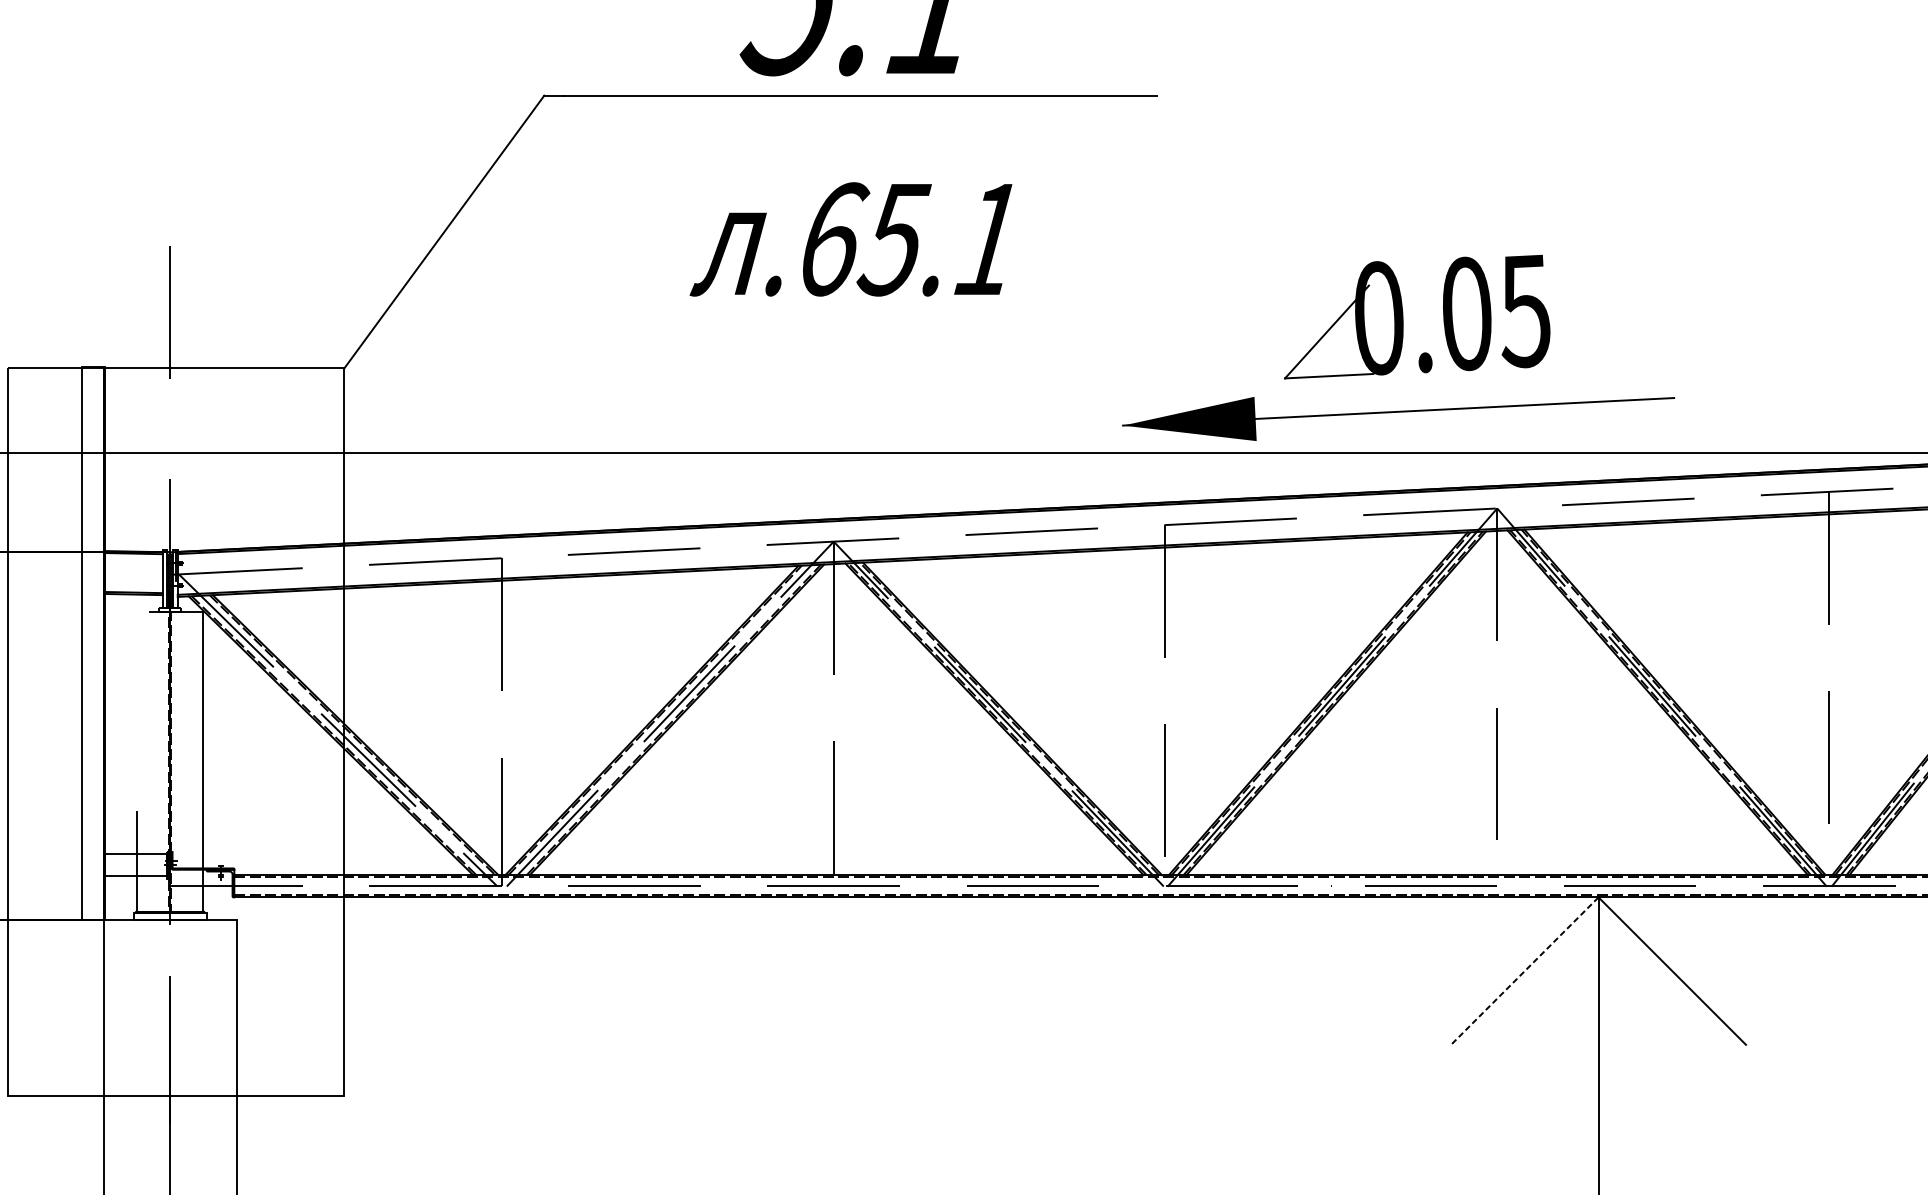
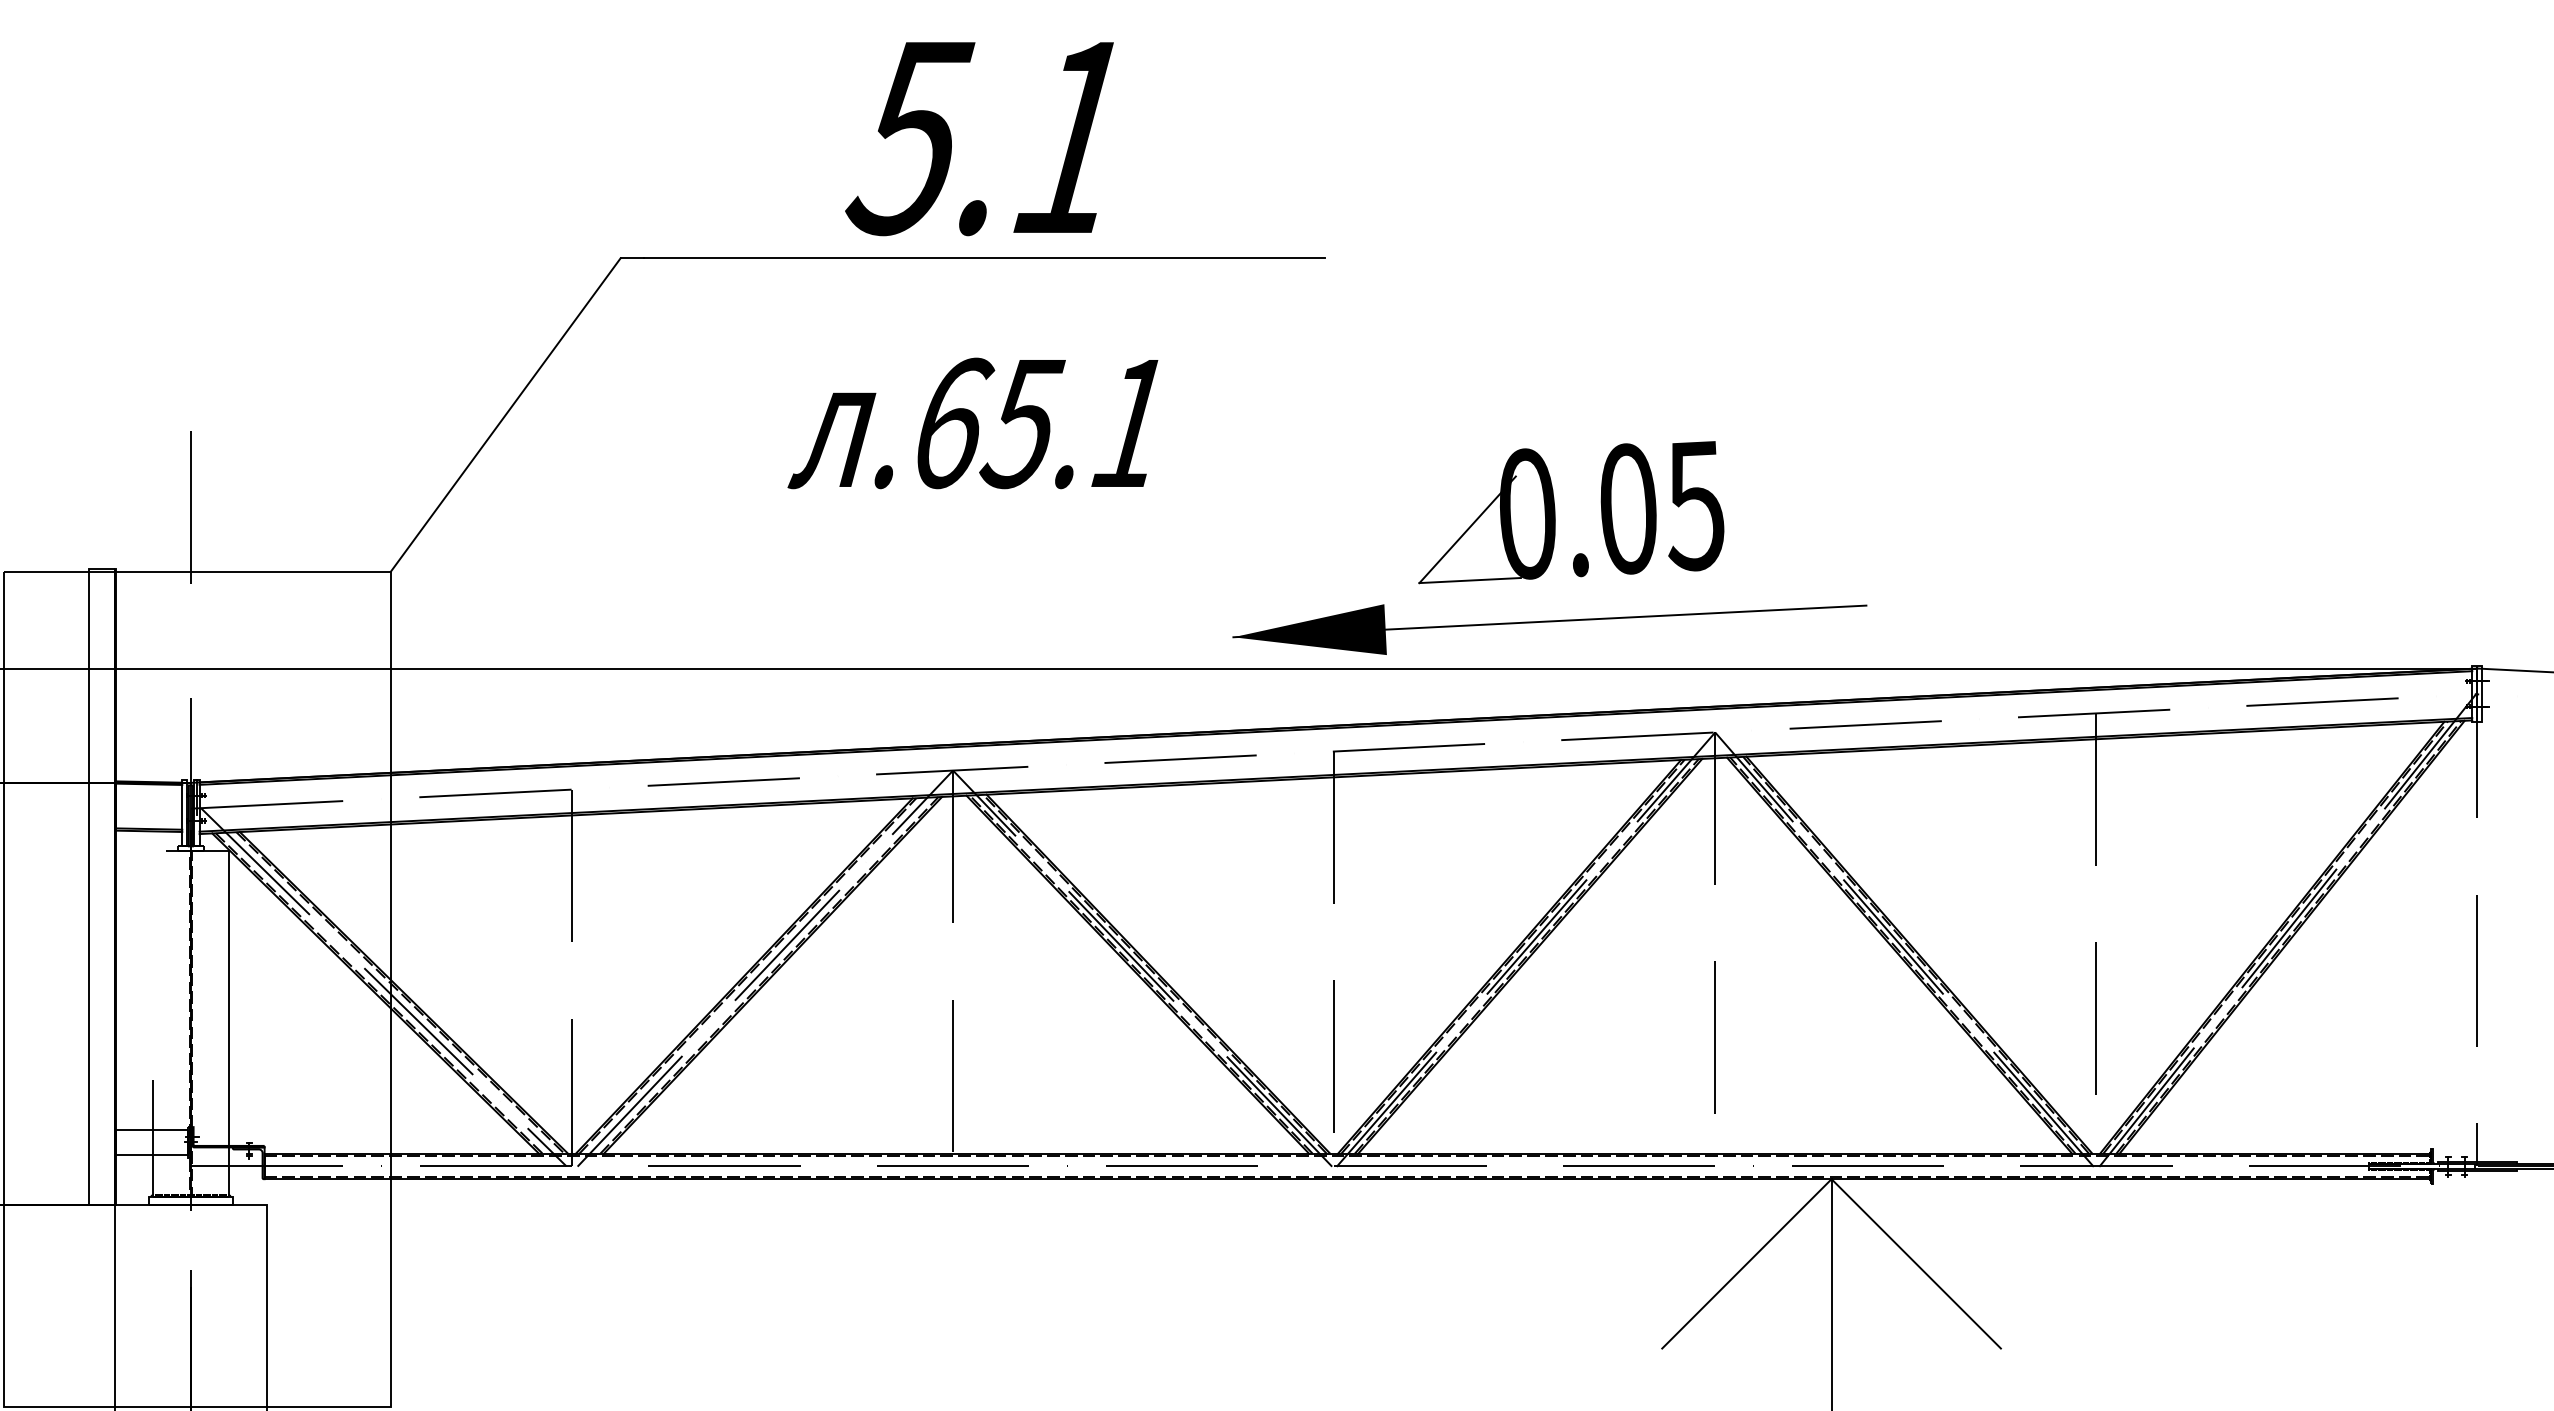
part: (1398, 347) -> (1549, 547), moved
line: (1524, 970) -> (1746, 1263), dashed -> solid

